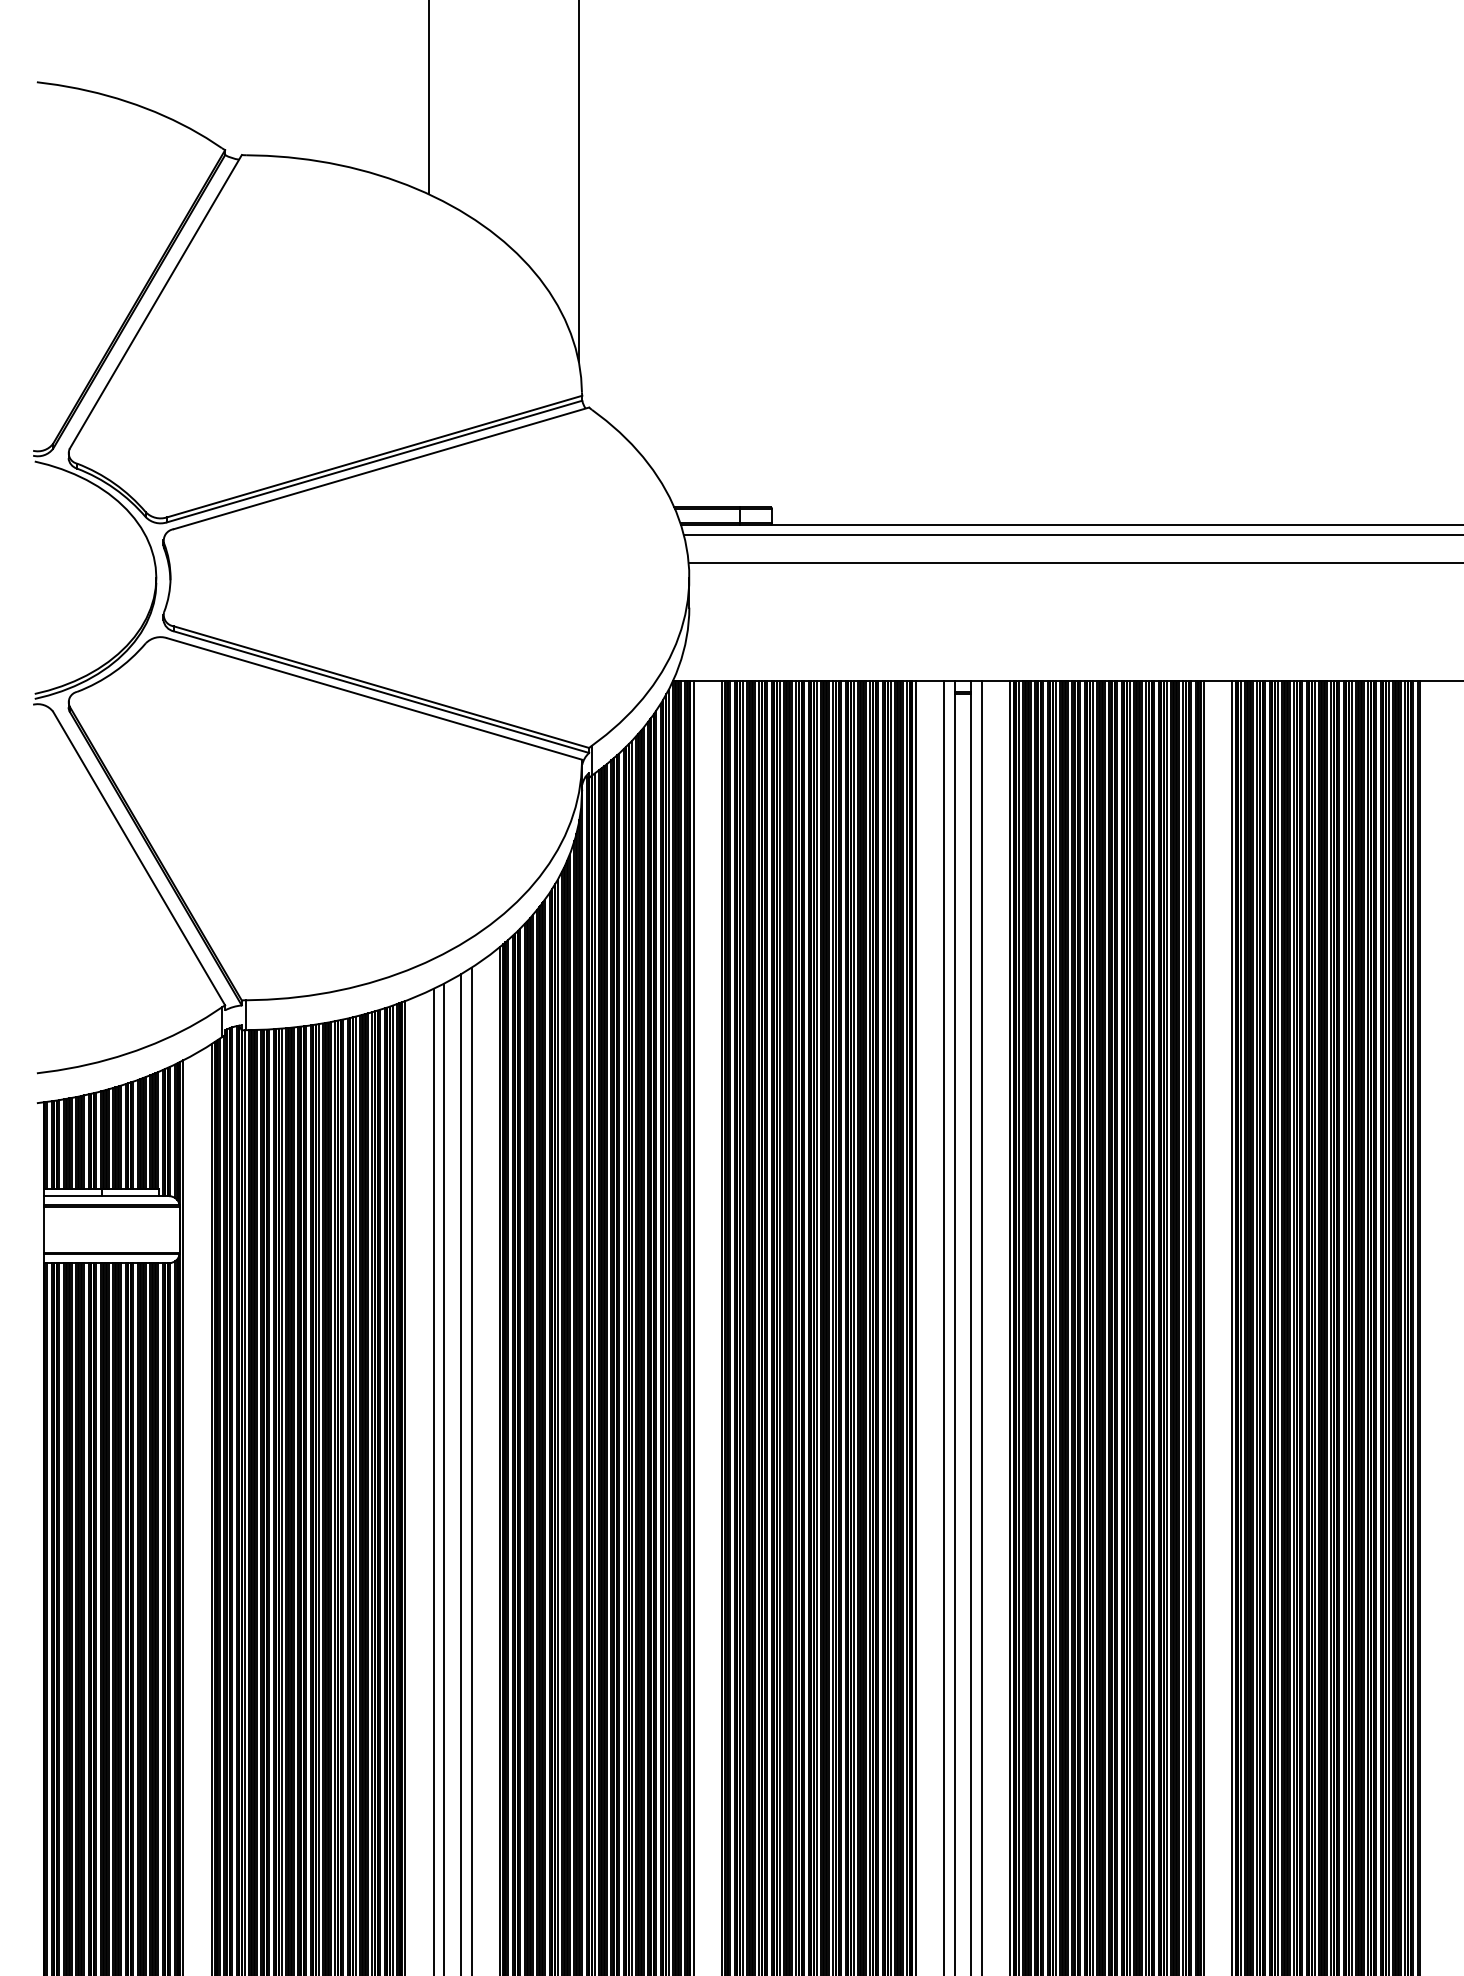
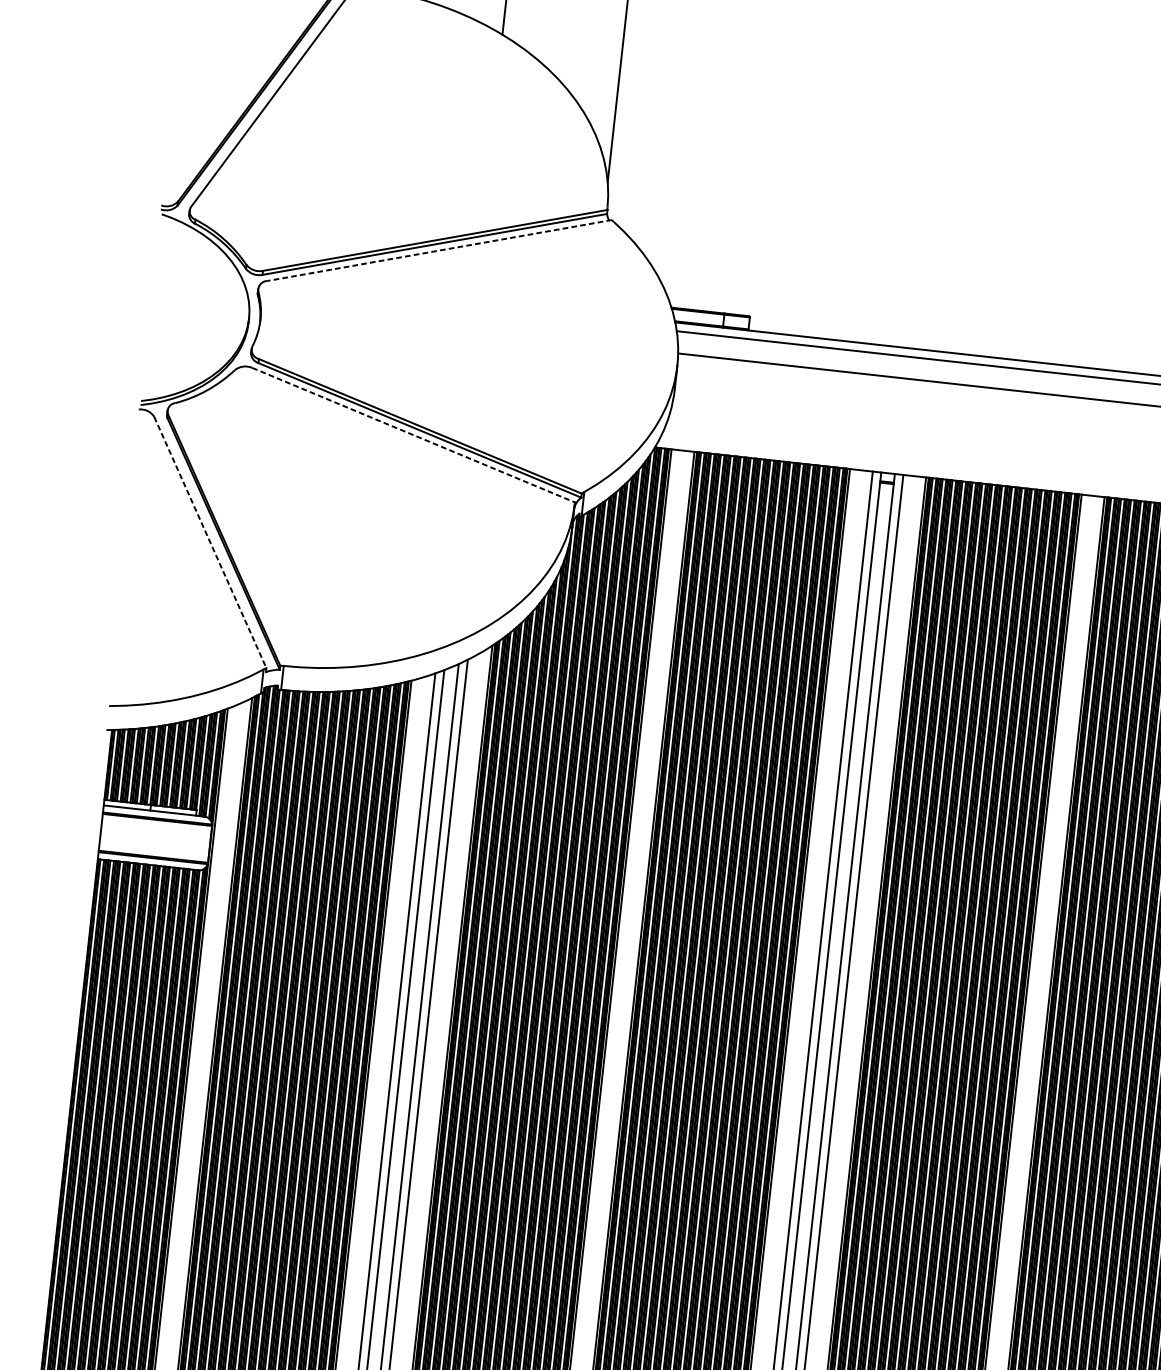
line: (381, 468) -> (439, 250), solid -> dashed
line: (375, 699) -> (414, 435), solid -> dashed
line: (139, 858) -> (210, 542), solid -> dashed

